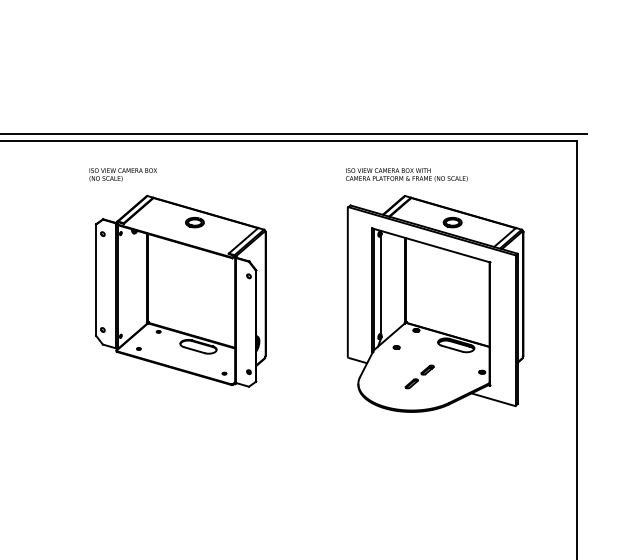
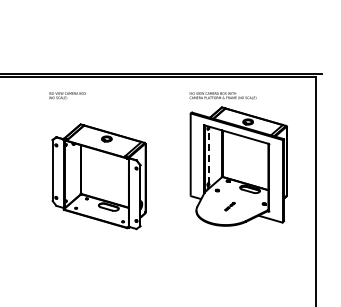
line: (382, 285) -> (209, 156), solid -> dashed
part: (179, 290) -> (98, 176), moved
part: (418, 376) -> (229, 206), size x0.6

